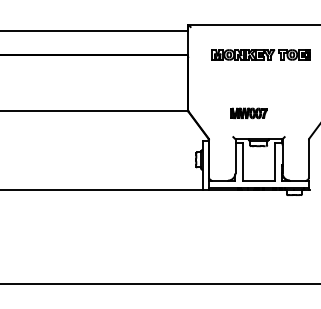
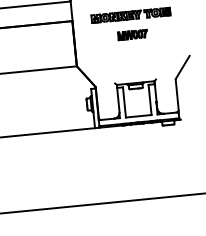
part: (248, 113) -> (132, 35), moved

